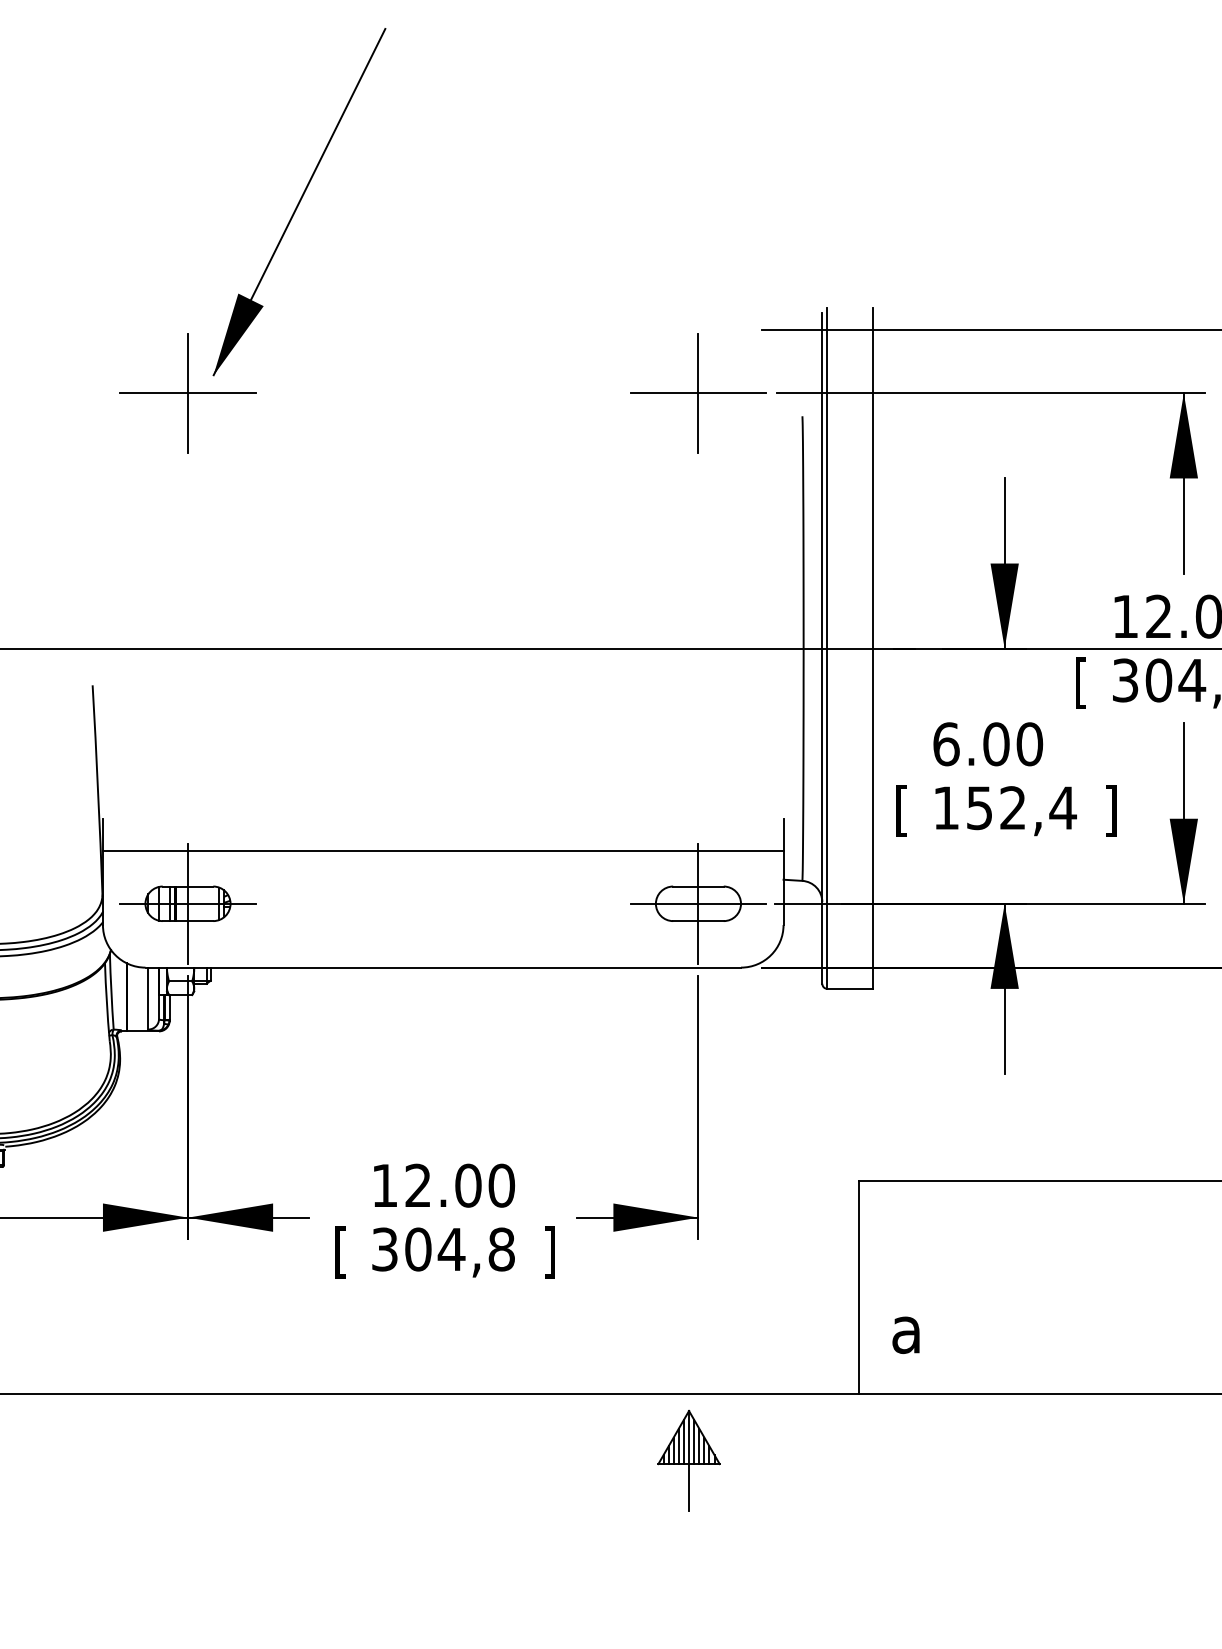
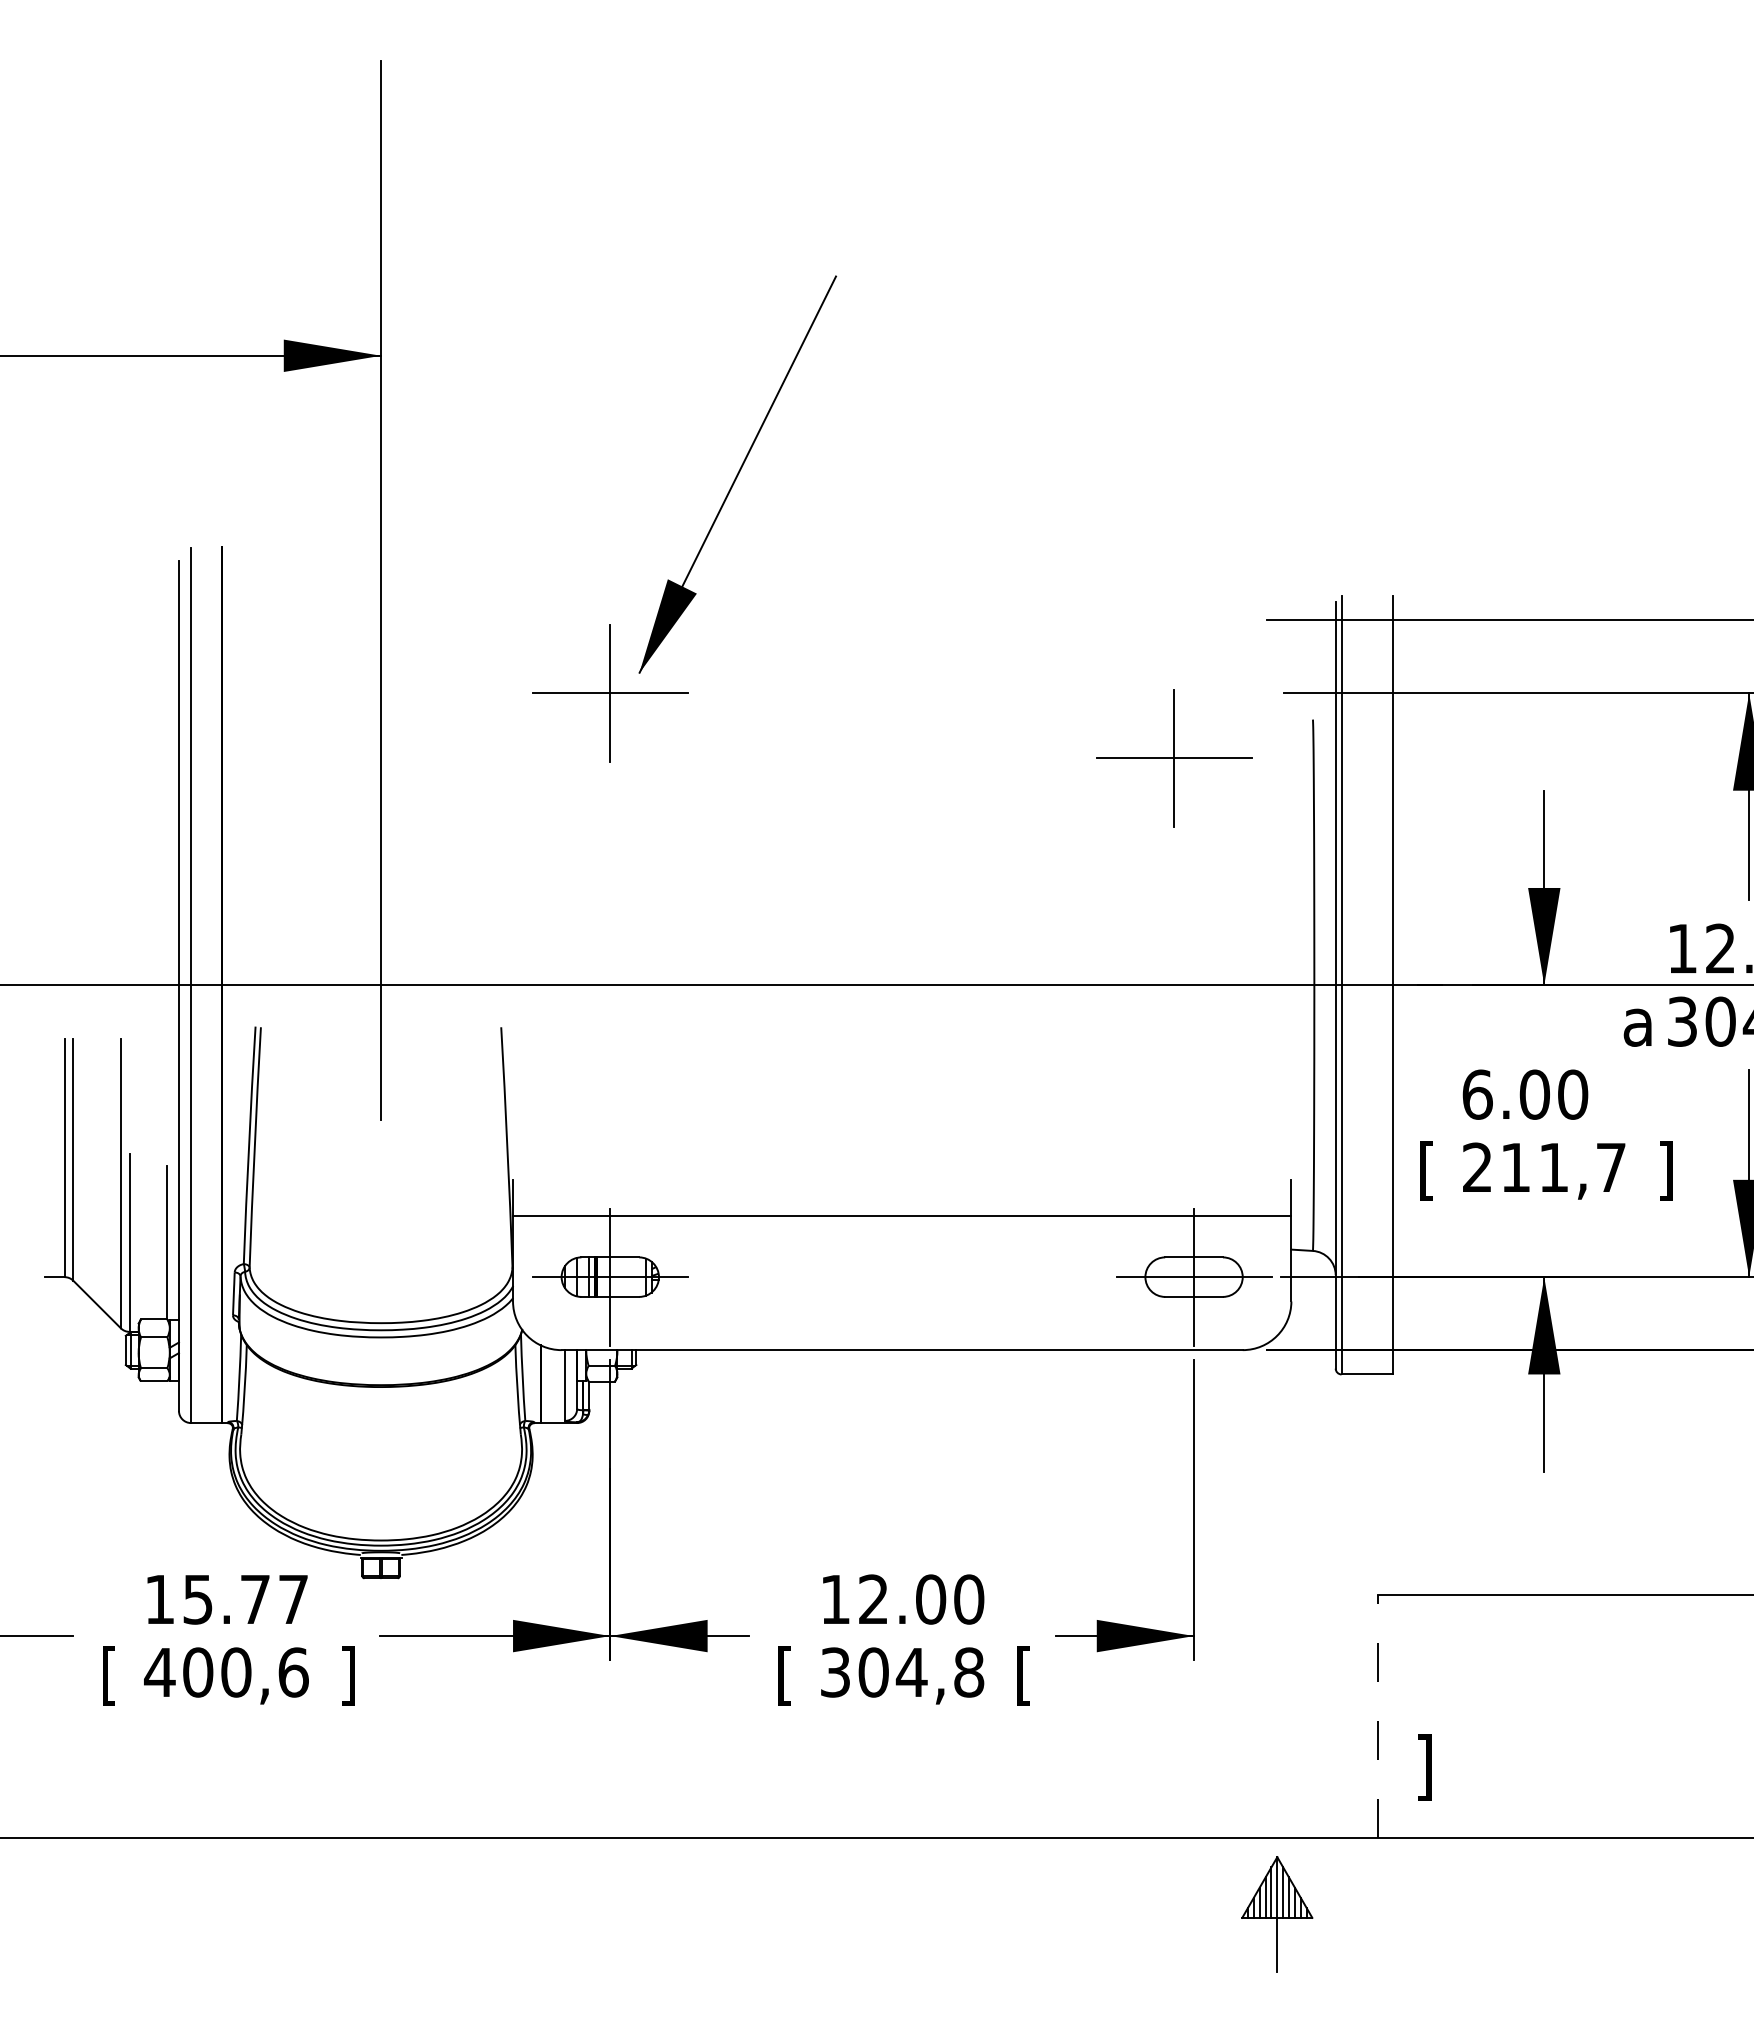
part: (698, 393) -> (1174, 758), moved
text: (1086, 682) -> (1637, 1024), [ -> a
text: (1004, 807) -> (1544, 1167), 152,4 -> 211,7
text: (549, 1252) -> (1023, 1675), ] -> [
line: (858, 1287) -> (1377, 1716), solid -> dashed
text: (906, 1332) -> (1431, 1767), a -> ]
part: (689, 1461) -> (1277, 1914), moved

